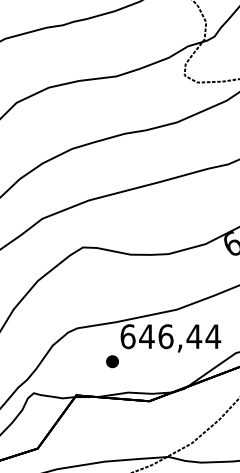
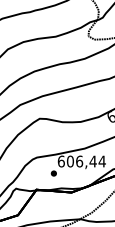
text: (147, 336) -> (70, 161), 646,44 -> 606,44

